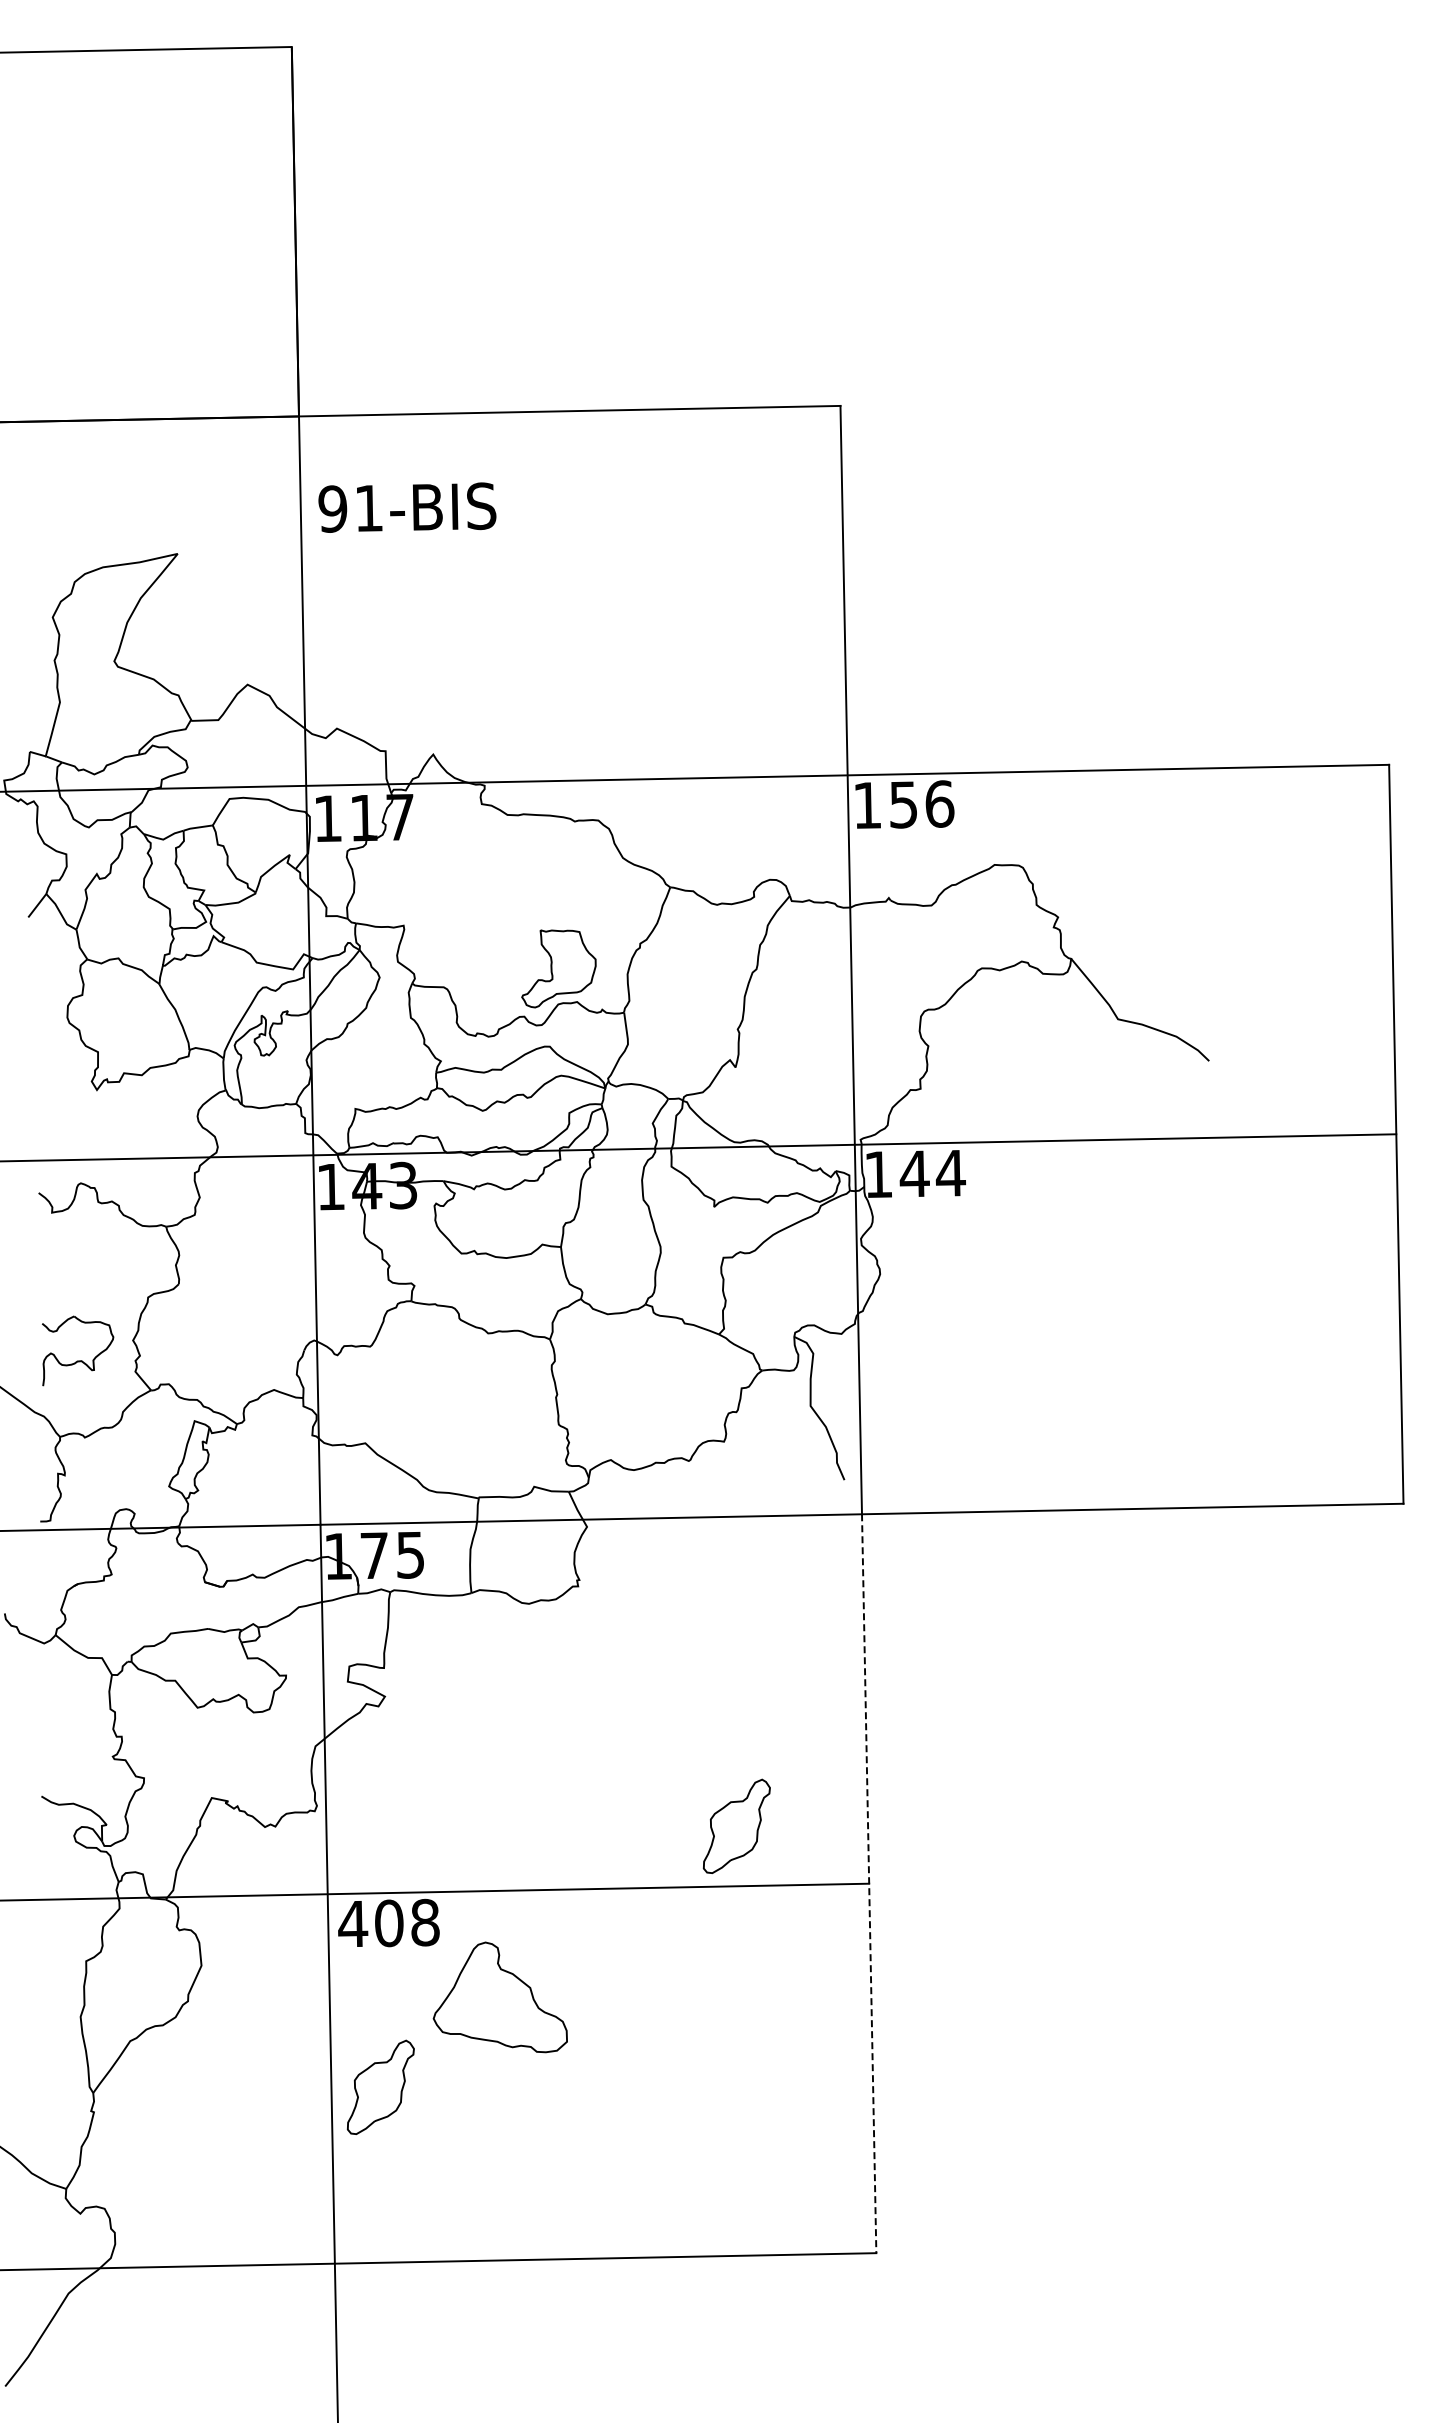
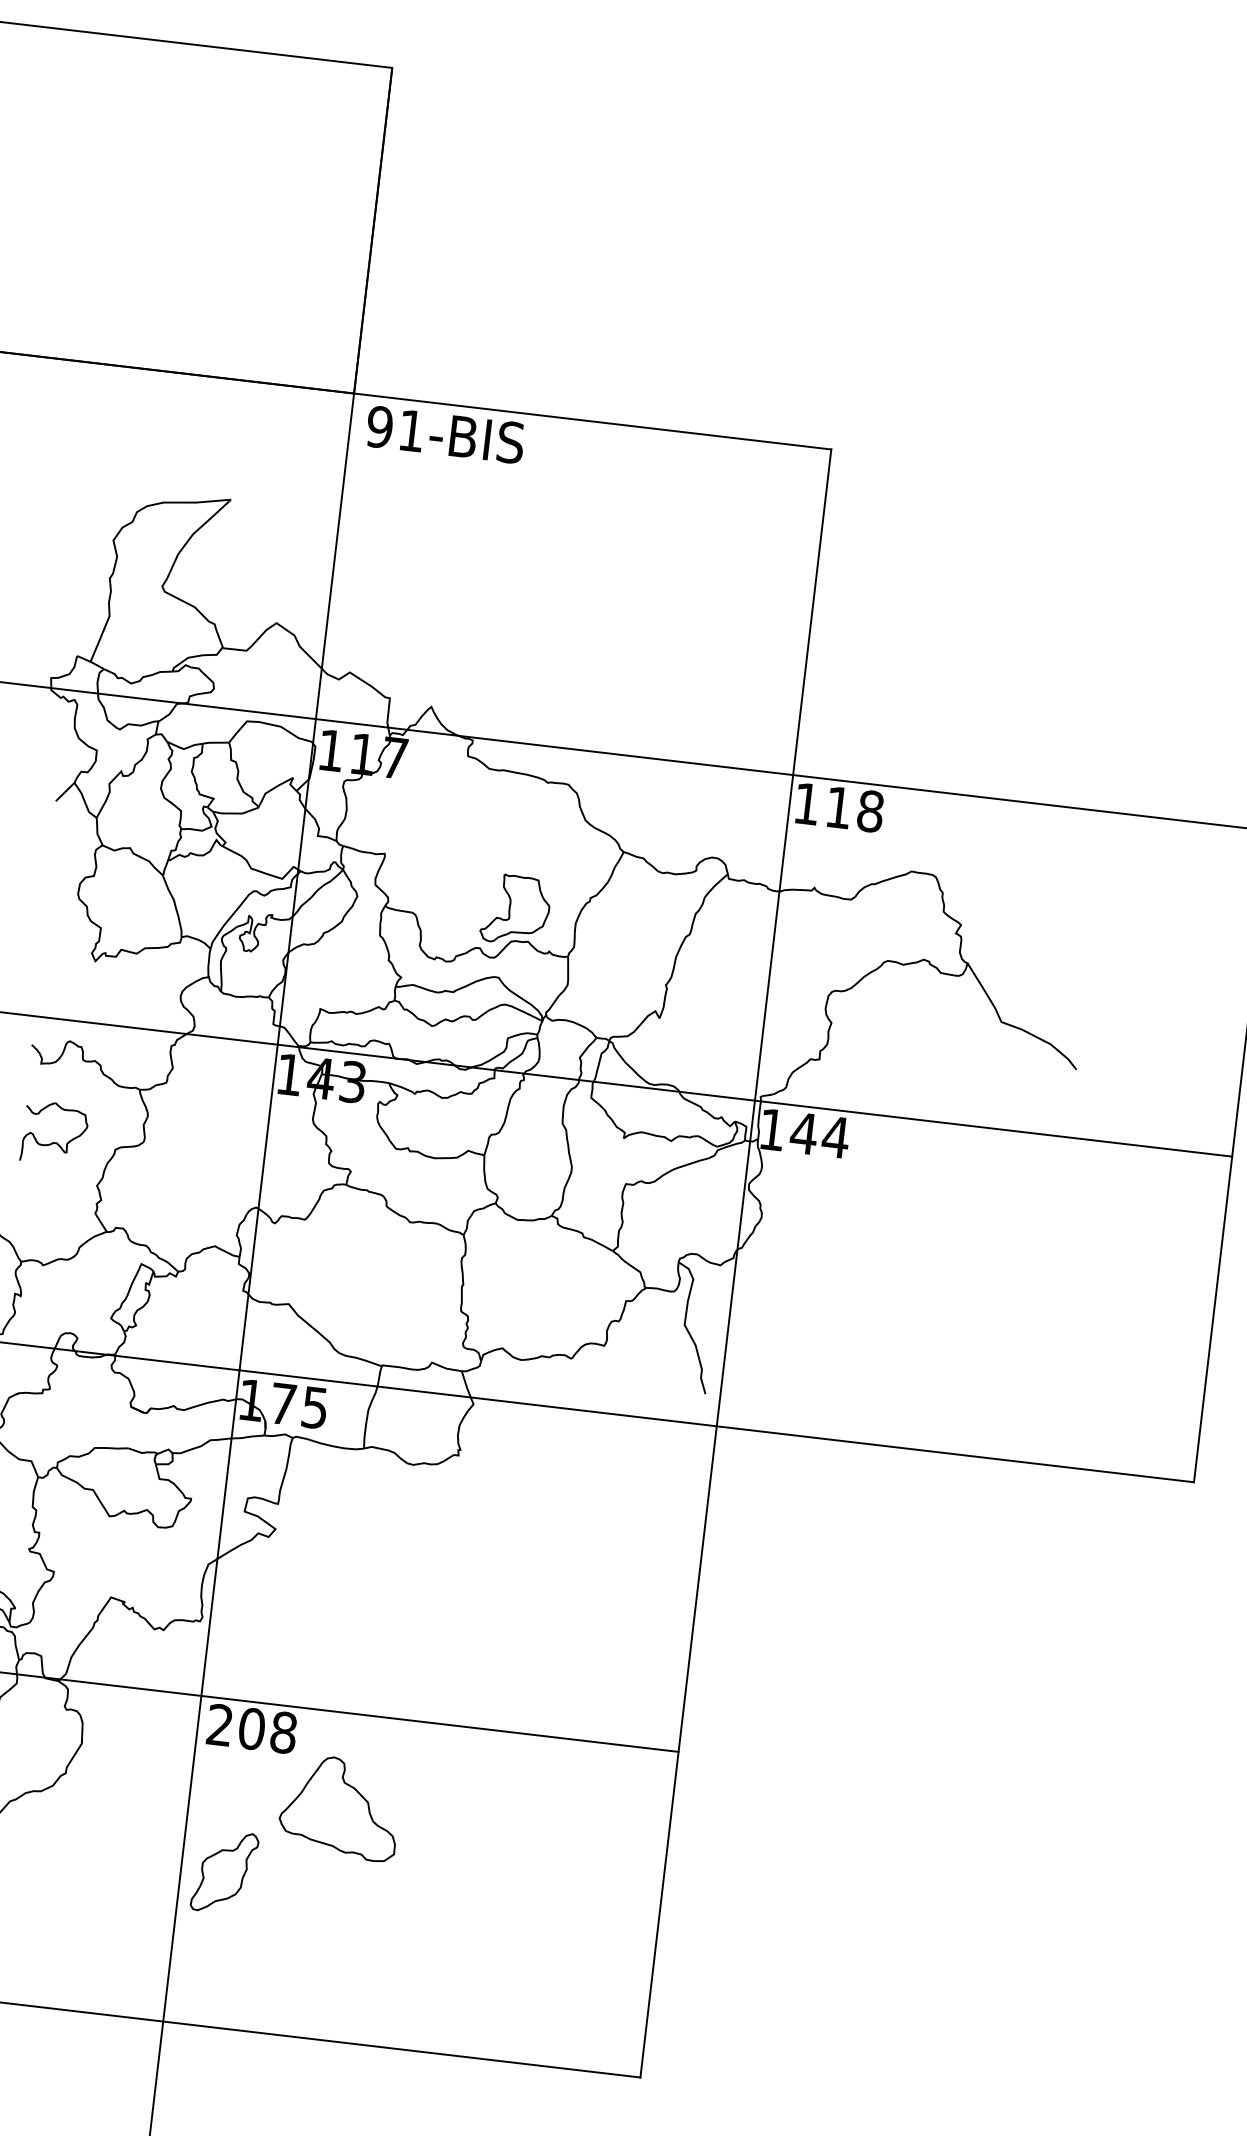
text: (407, 507) -> (445, 434), moved
text: (922, 804) -> (855, 809), 156 -> 118
part: (78, 1360) -> (54, 1142), moved
part: (736, 1825) -> (568, 1684), removed
line: (869, 1883) -> (678, 1751), dashed -> solid
text: (353, 1923) -> (220, 1724), 408 -> 208

